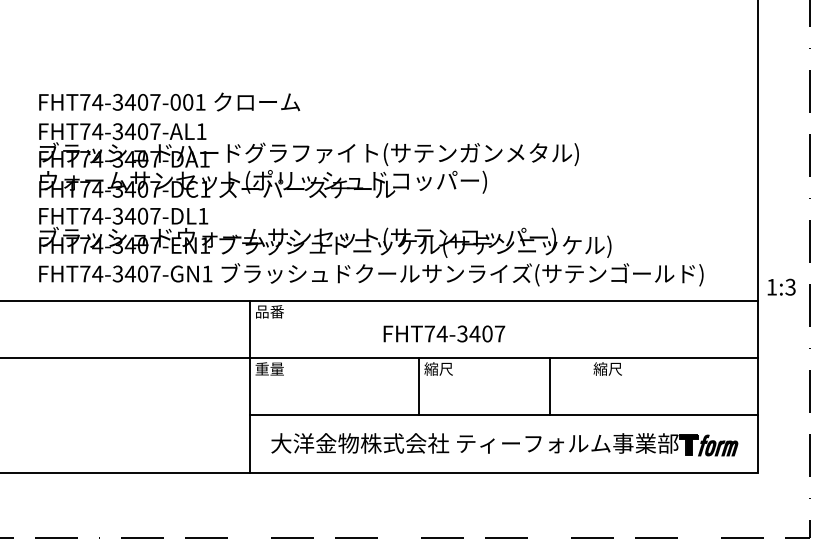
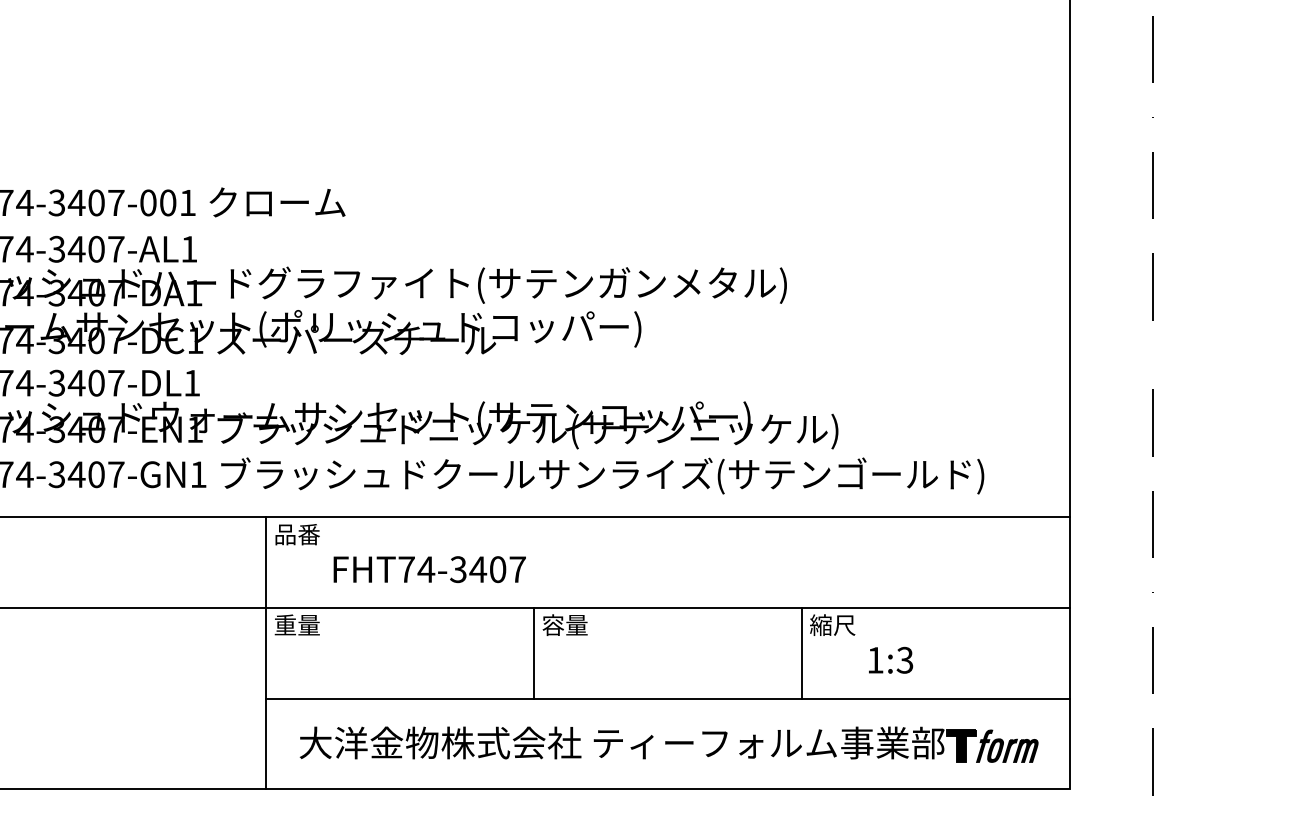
text: (781, 286) -> (890, 659), moved
text: (444, 333) -> (429, 568), moved
text: (438, 368) -> (564, 624), 縮尺 -> 容量
line: (550, 386) -> (801, 652), moved

